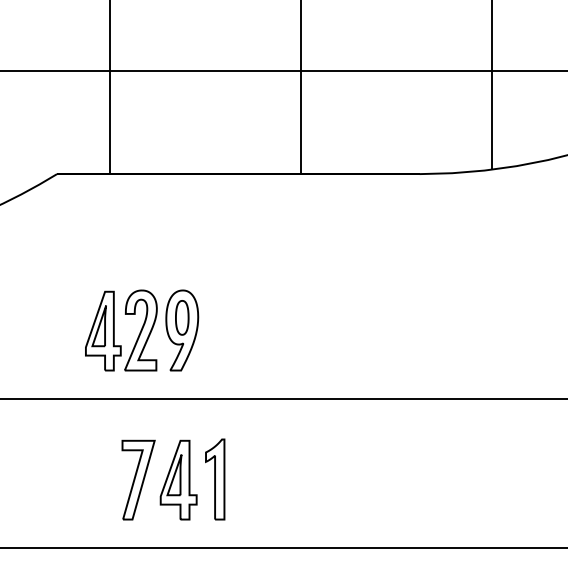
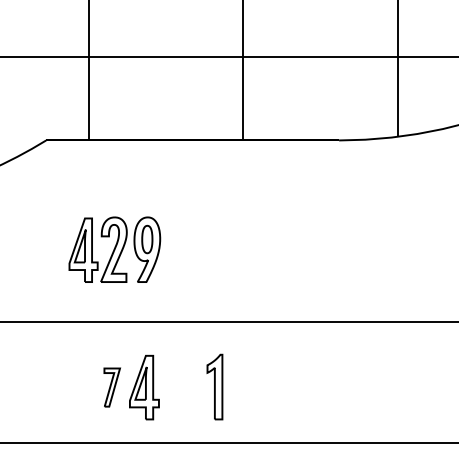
part: (141, 330) -> (114, 249), moved
part: (214, 478) -> (214, 386), moved
part: (139, 480) -> (112, 387), size x0.6

